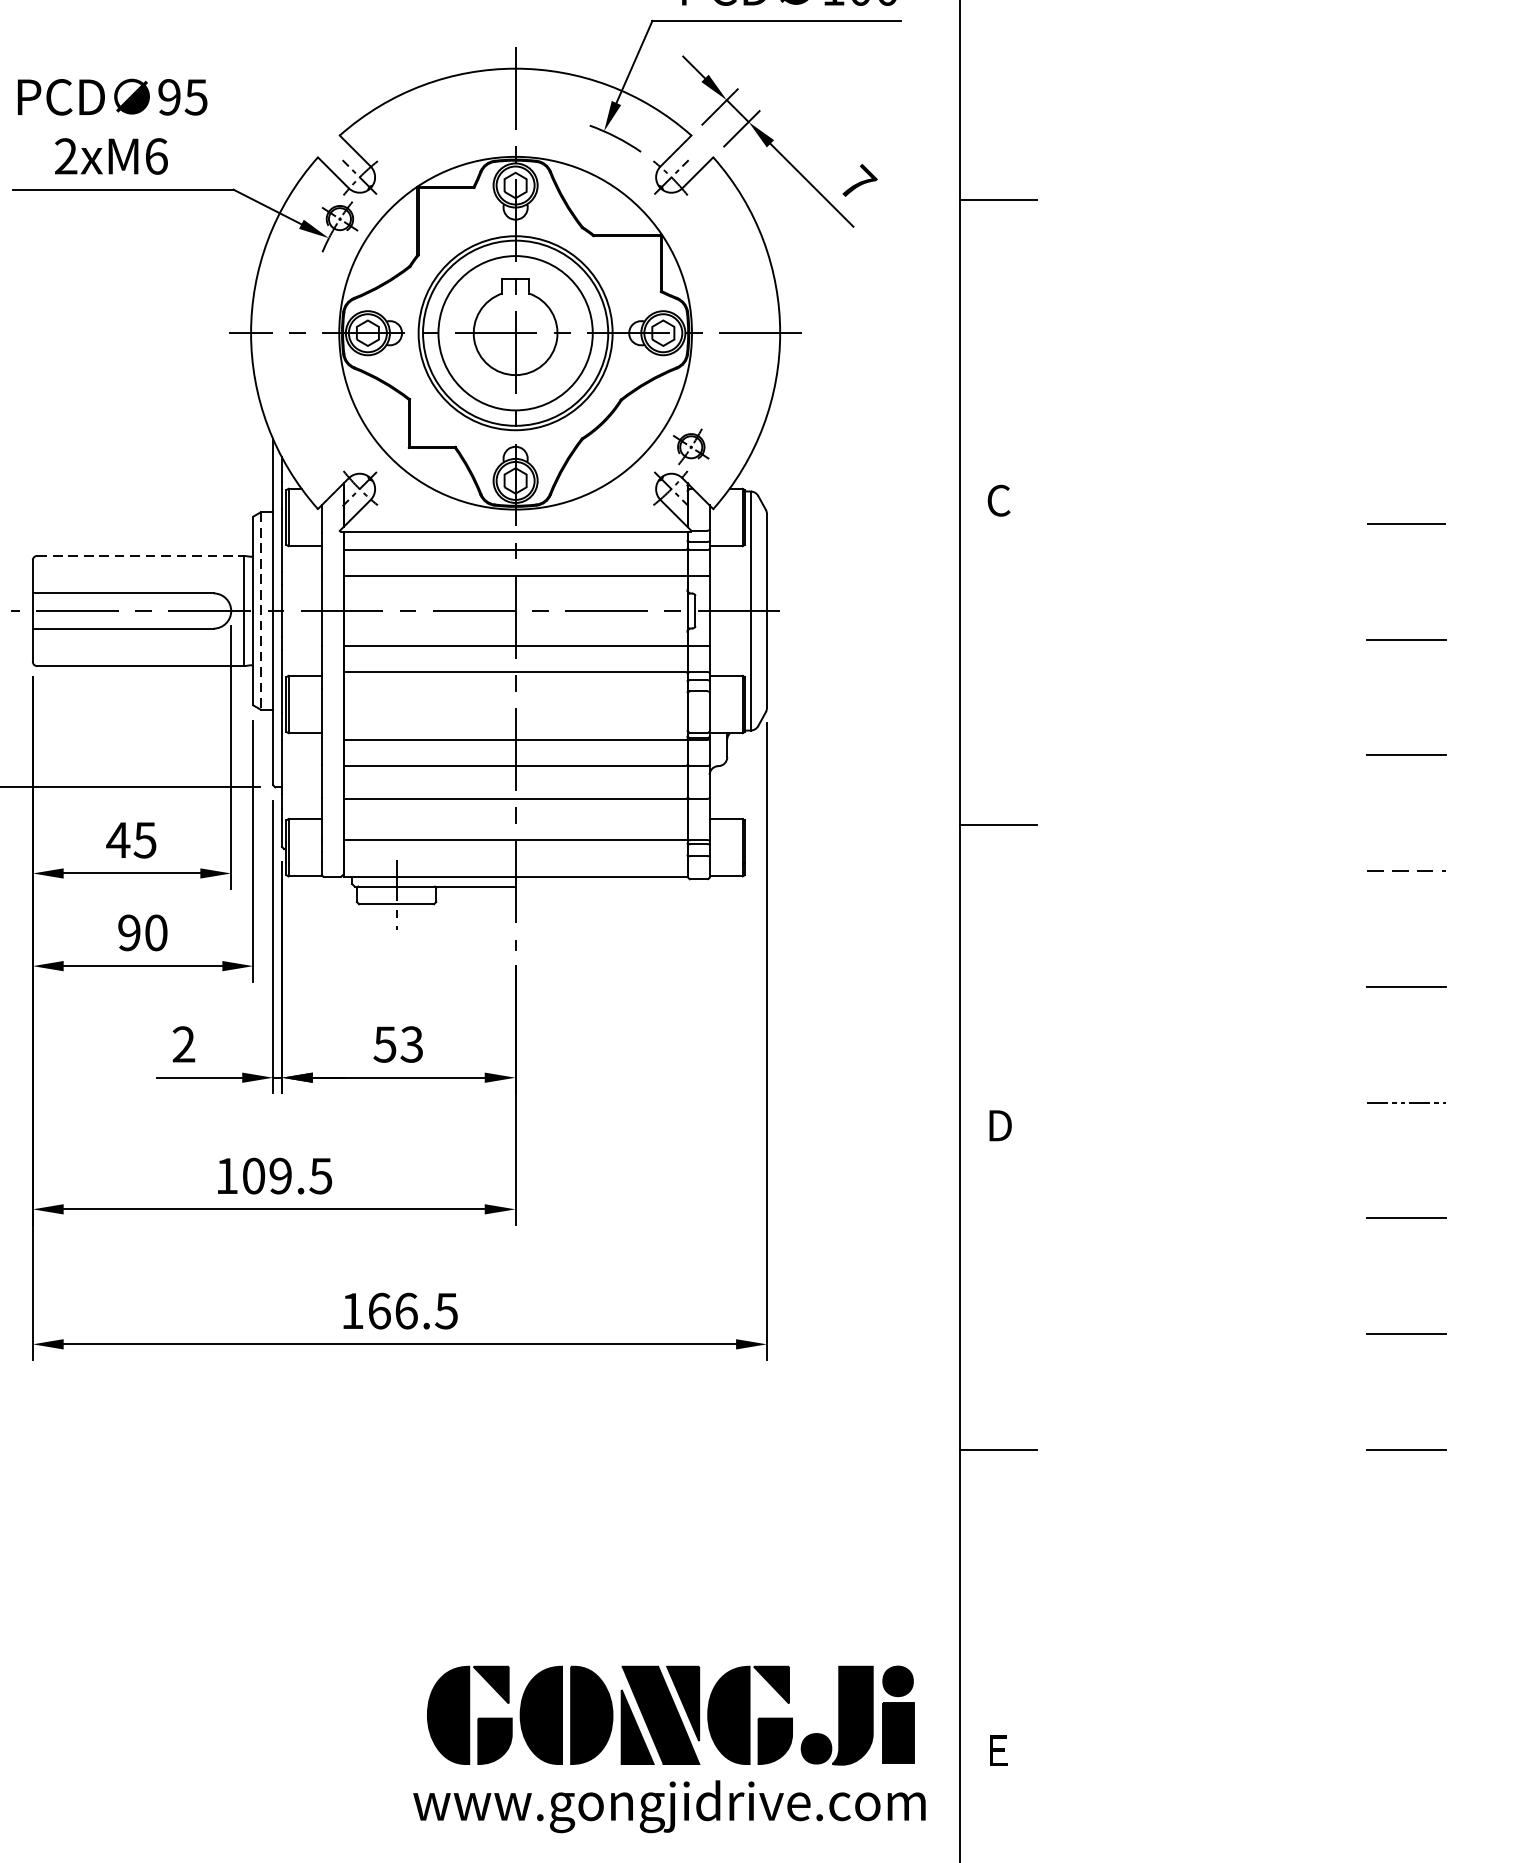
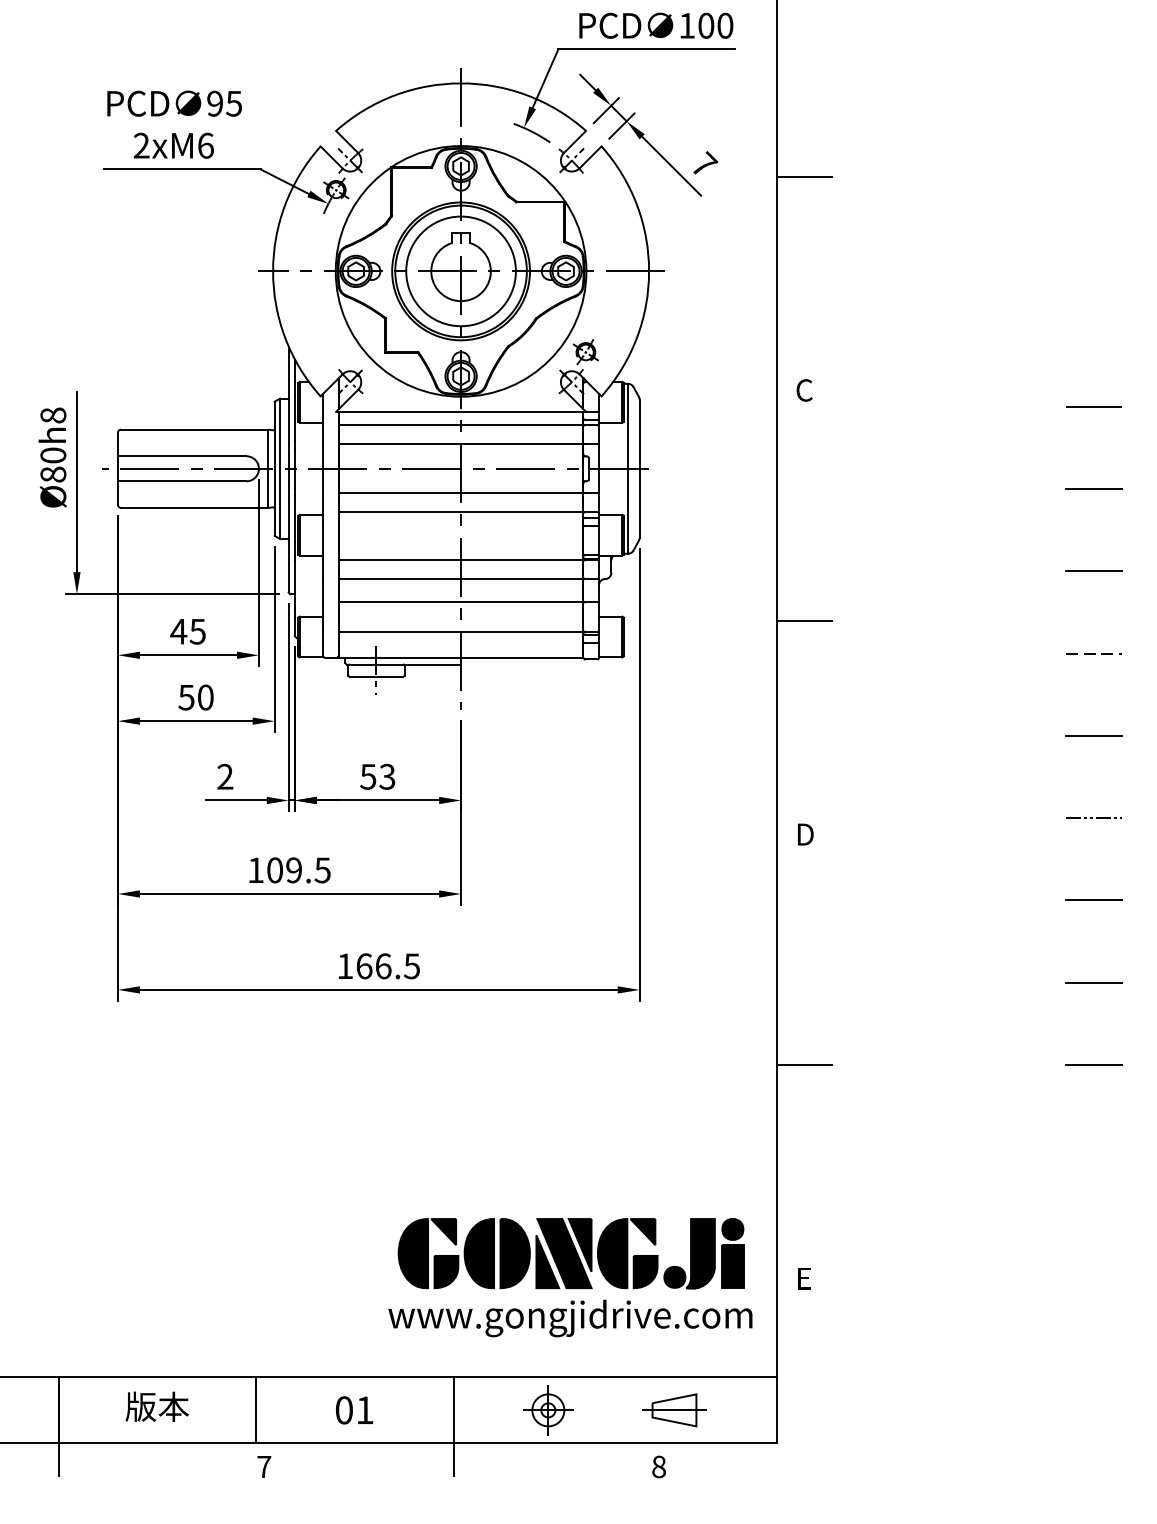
line: (140, 555) -> (194, 429), dashed -> solid
line: (261, 611) -> (280, 469), dashed -> solid
text: (129, 932) -> (186, 697), 90 -> 50

